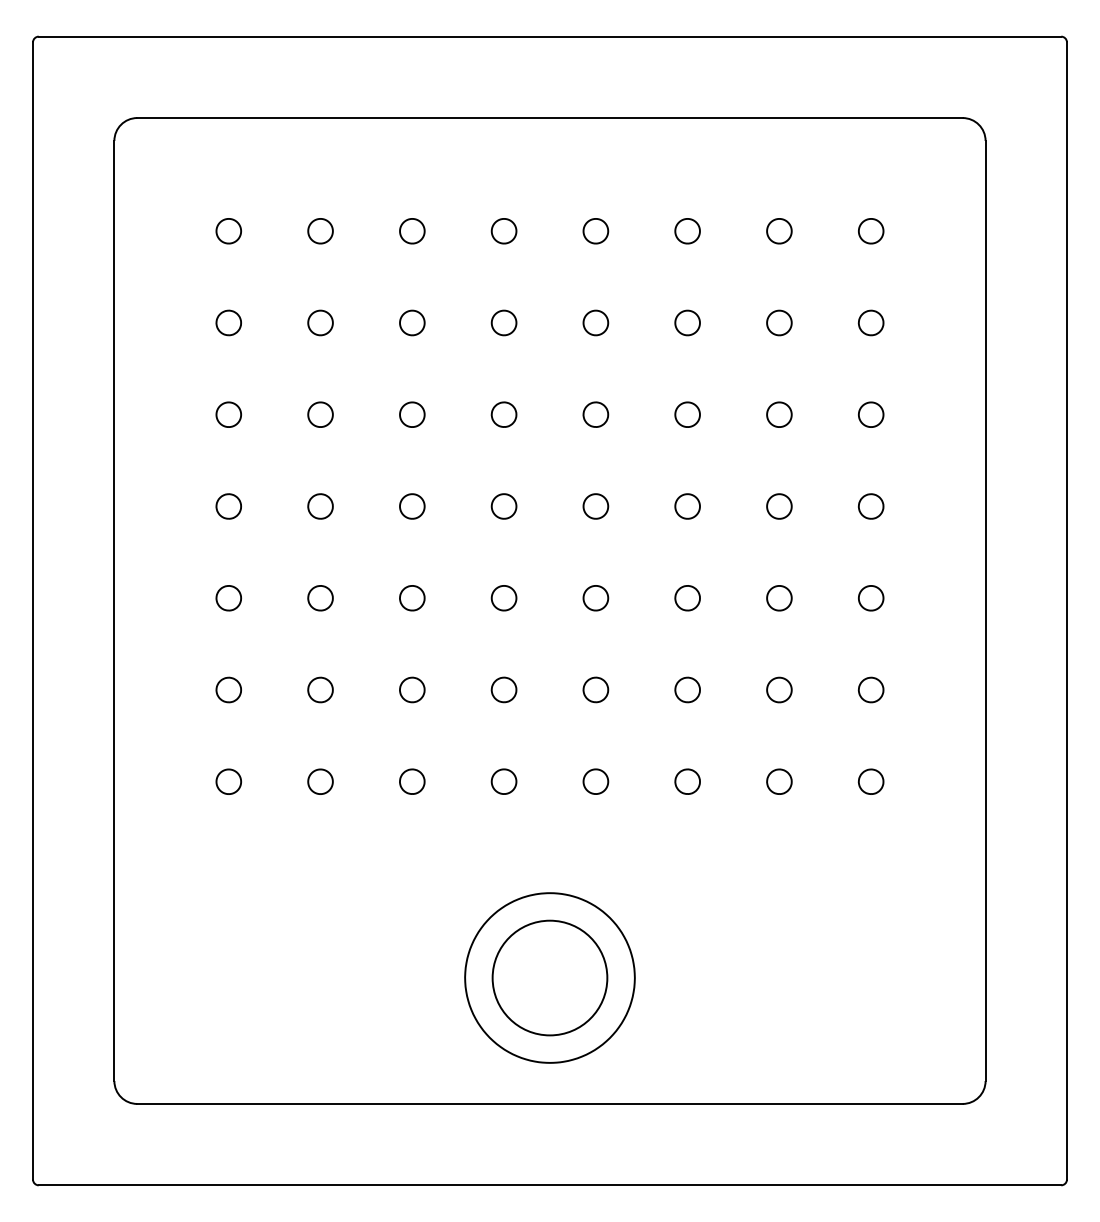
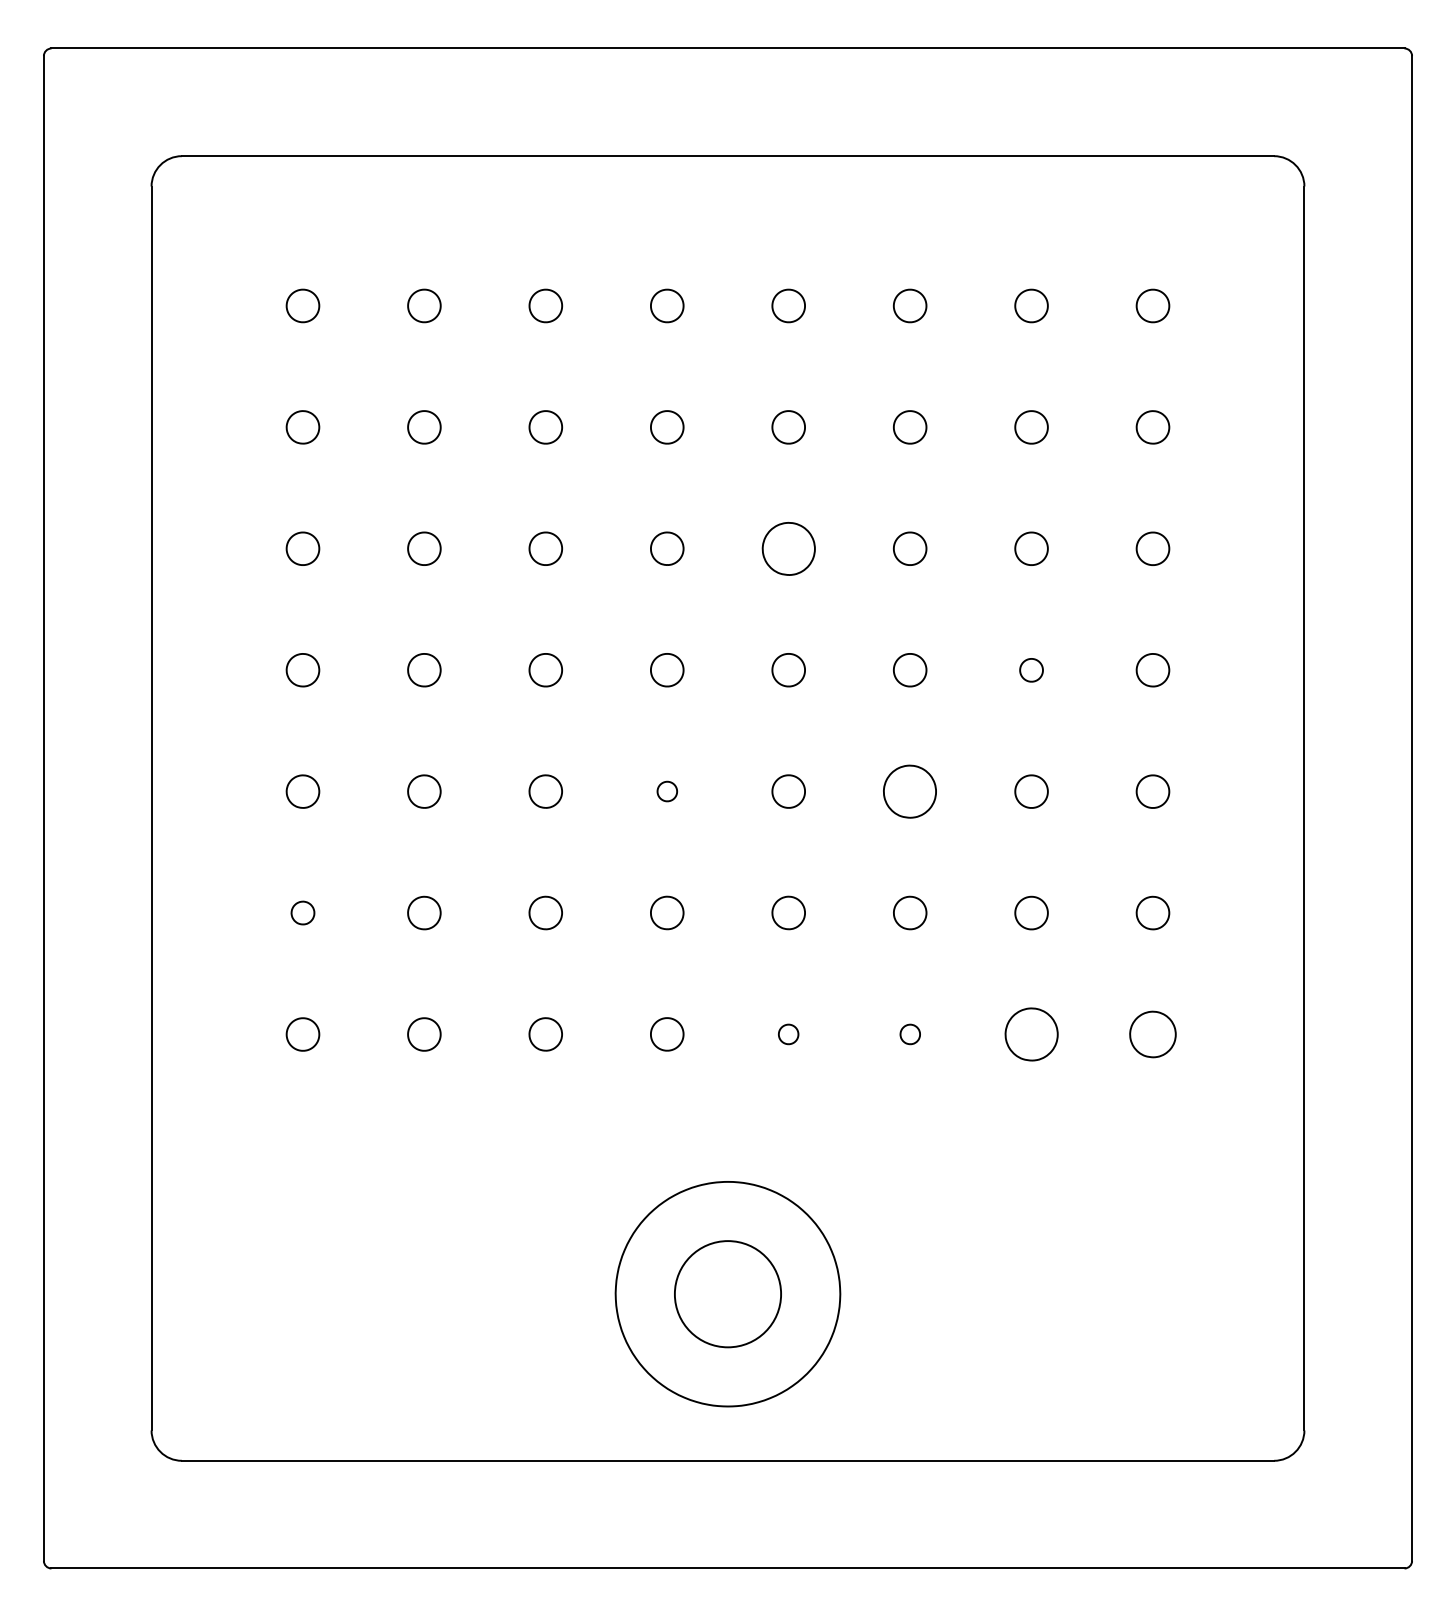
part: (595, 414) -> (788, 548), size x1.6
part: (779, 506) -> (1031, 670), size x0.7
part: (504, 598) -> (667, 791), size x0.6
part: (687, 598) -> (910, 791), size x1.6
part: (228, 689) -> (302, 912), size x0.7
part: (595, 781) -> (788, 1034), size x0.6
part: (687, 781) -> (910, 1034), size x0.6
part: (779, 781) -> (1031, 1034), size x1.6
part: (870, 781) -> (1152, 1034), size x1.4
circle: (549, 978) -> (727, 1294), size x0.7

